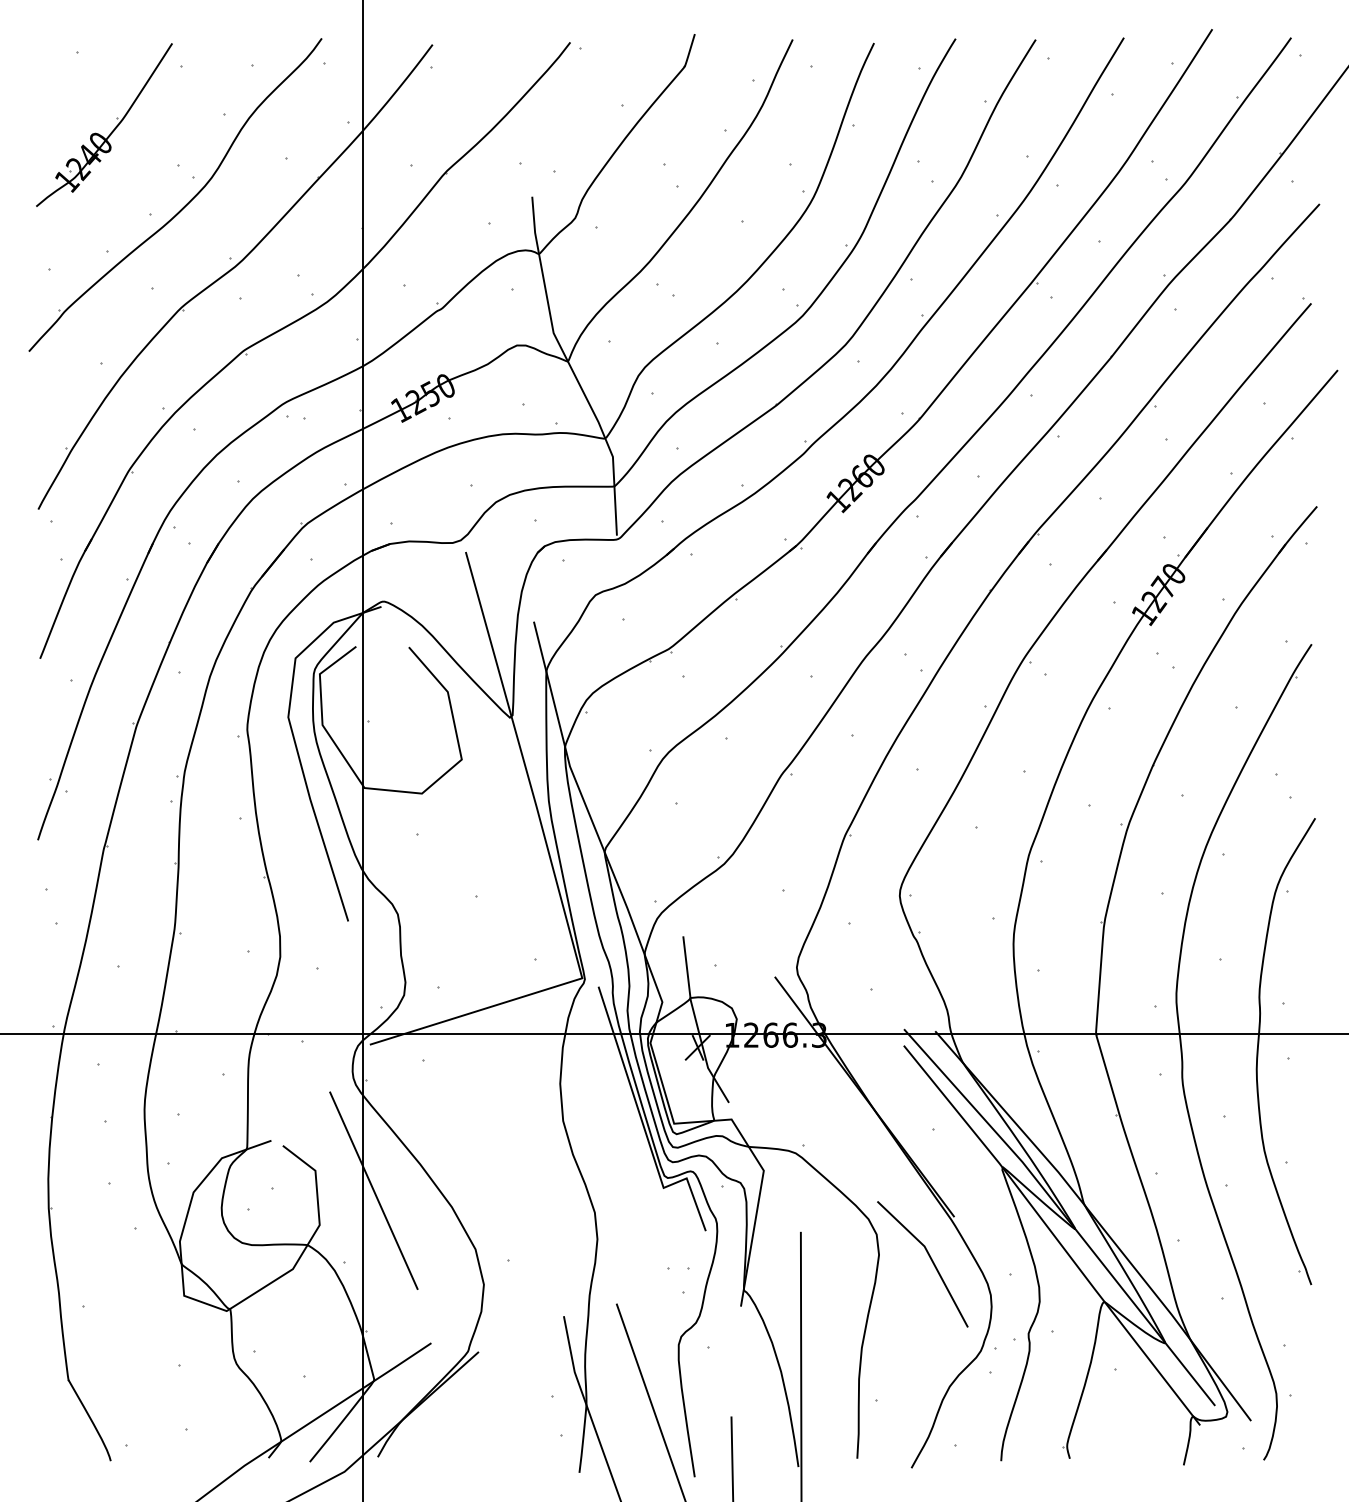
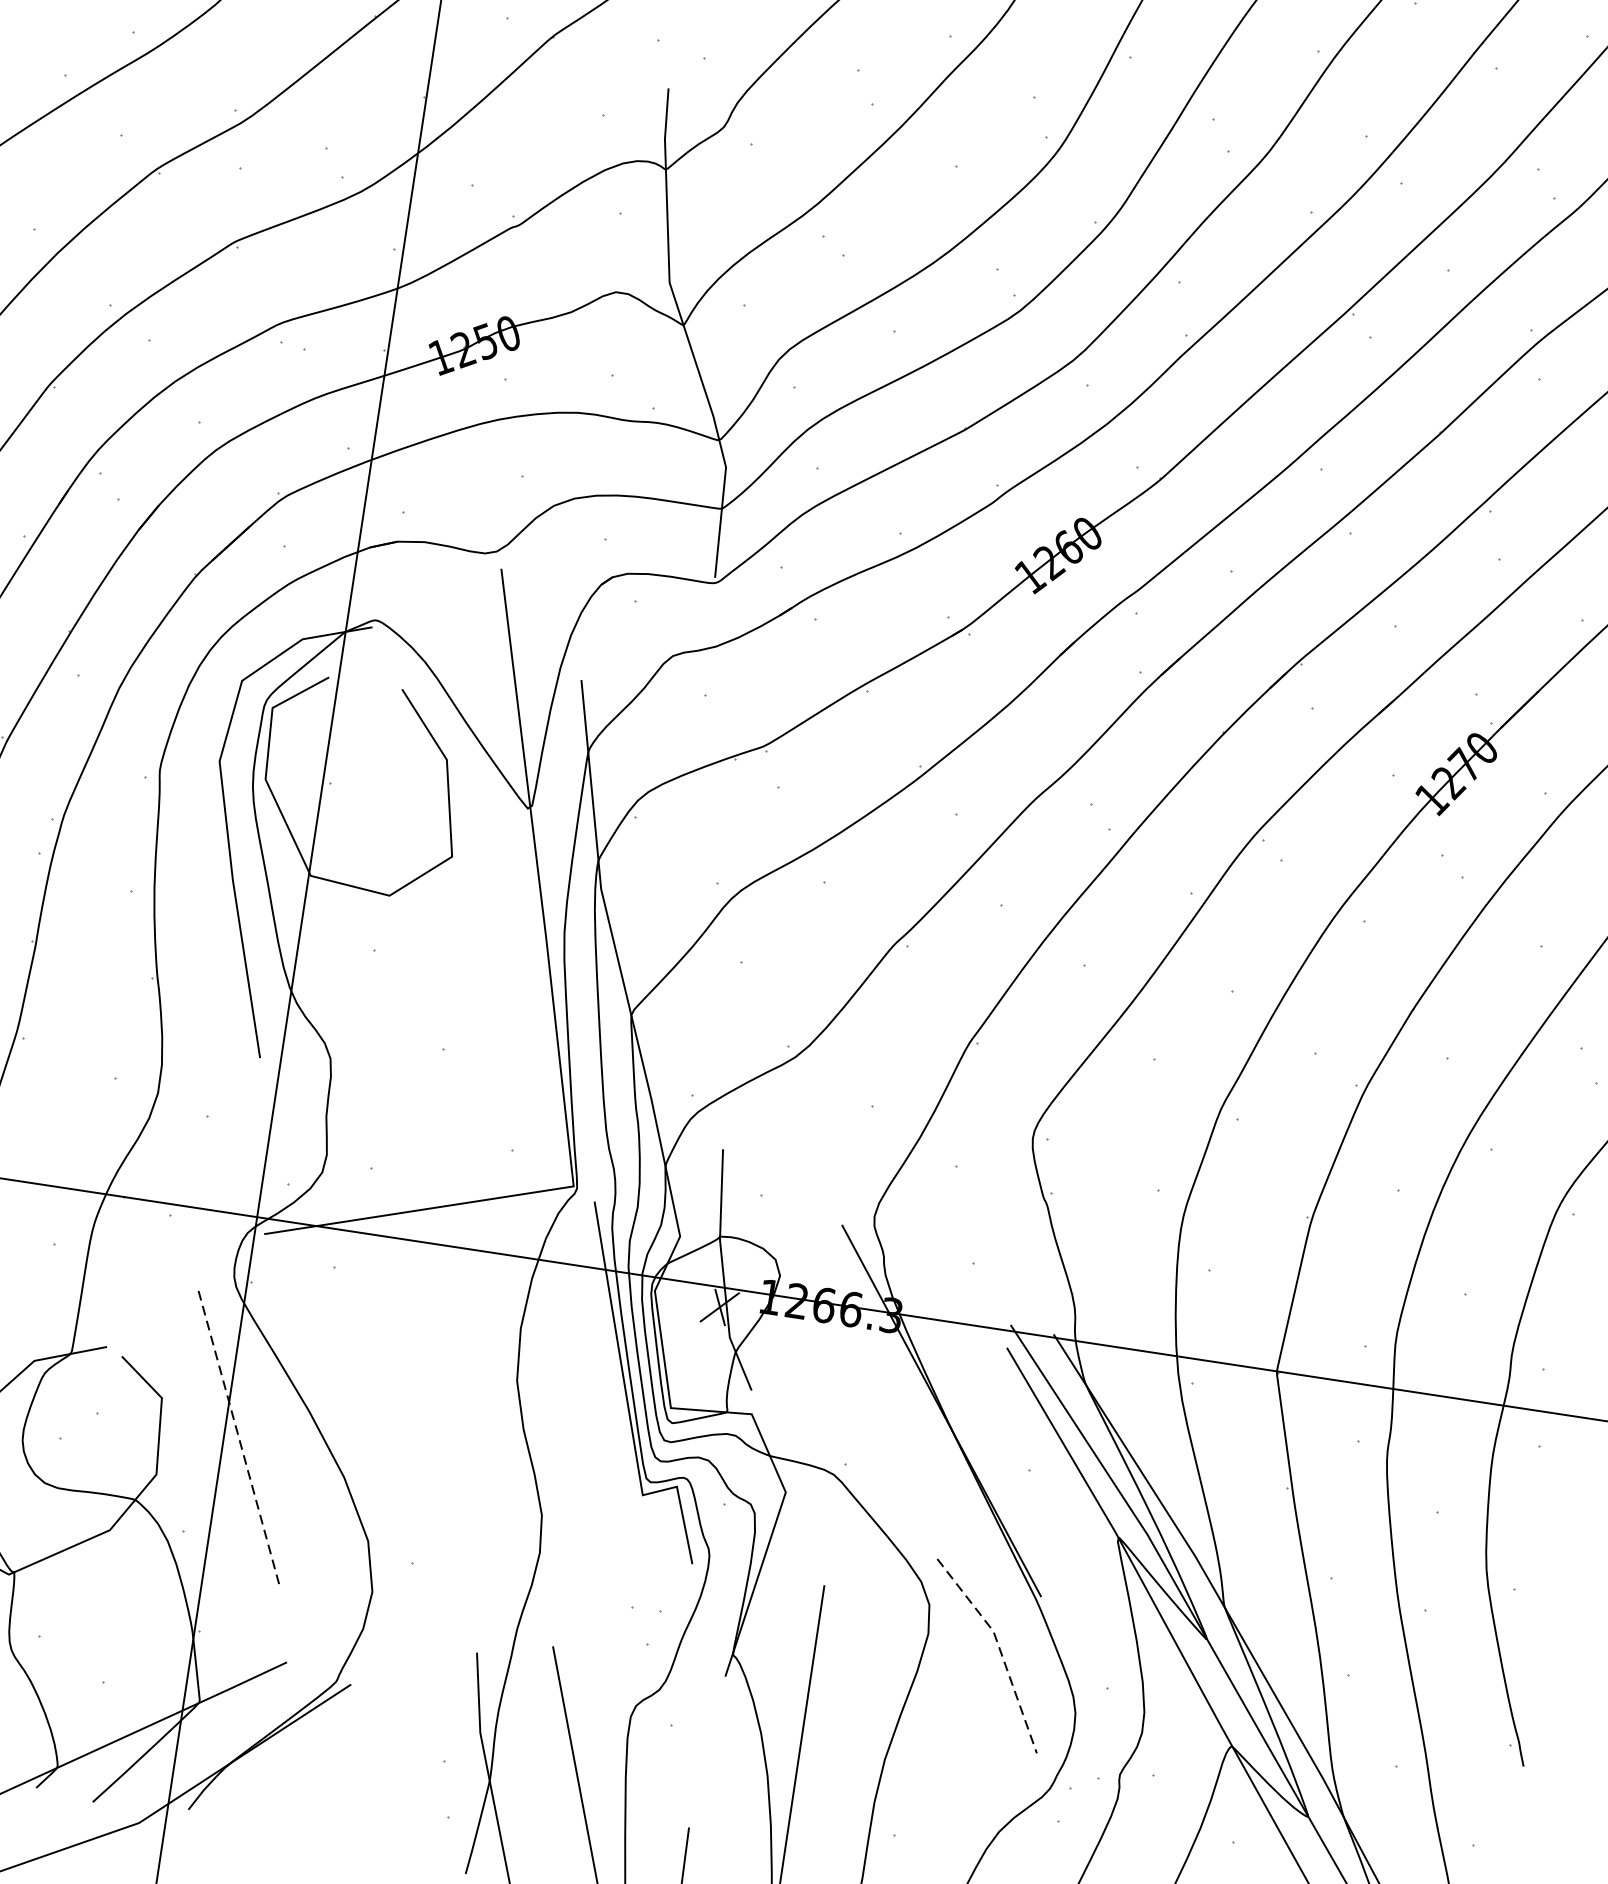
line: (374, 1191) -> (239, 1439), solid -> dashed
line: (930, 1257) -> (999, 1648), solid -> dashed

